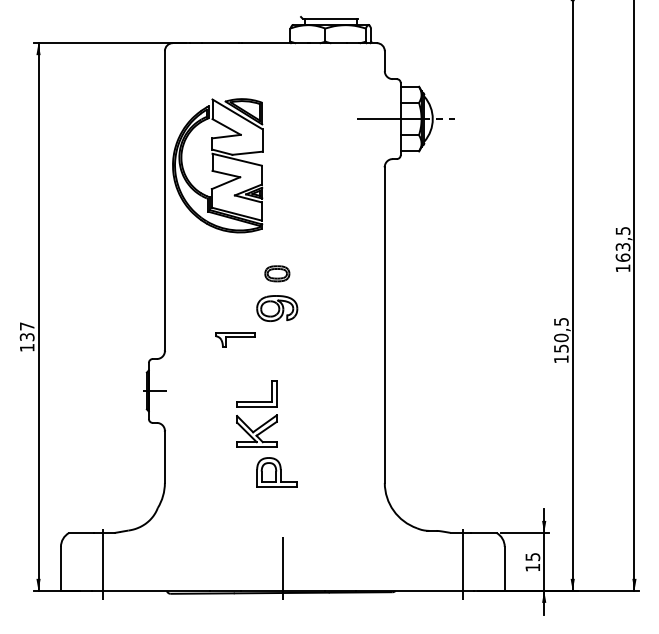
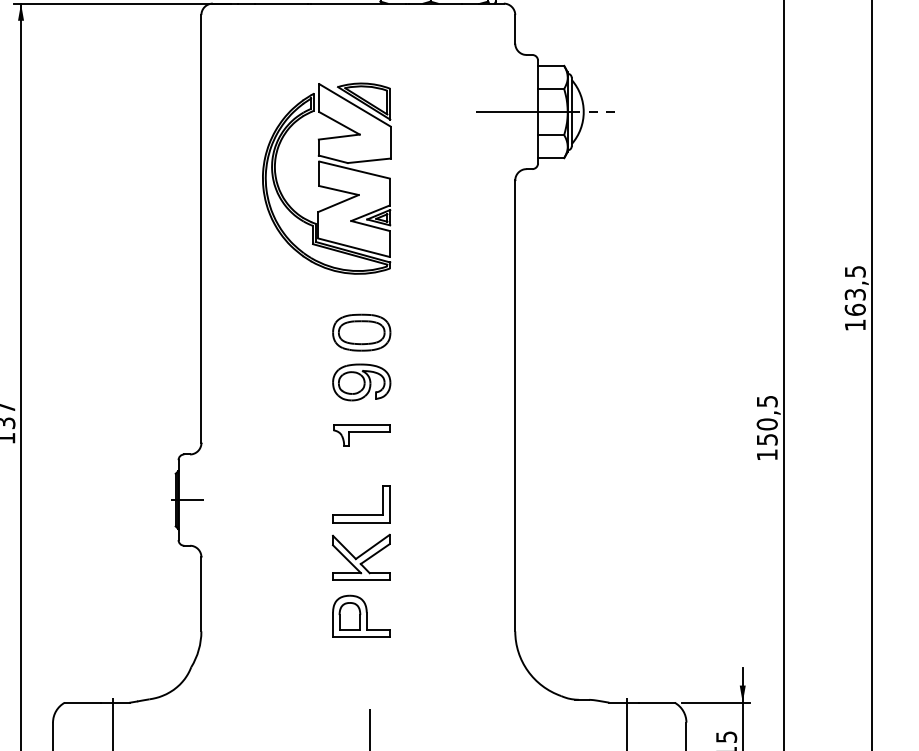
part: (217, 165) -> (326, 178), moved
part: (277, 273) -> (362, 332), size x1.67
part: (235, 339) -> (362, 435), moved
part: (256, 413) -> (360, 532), moved

